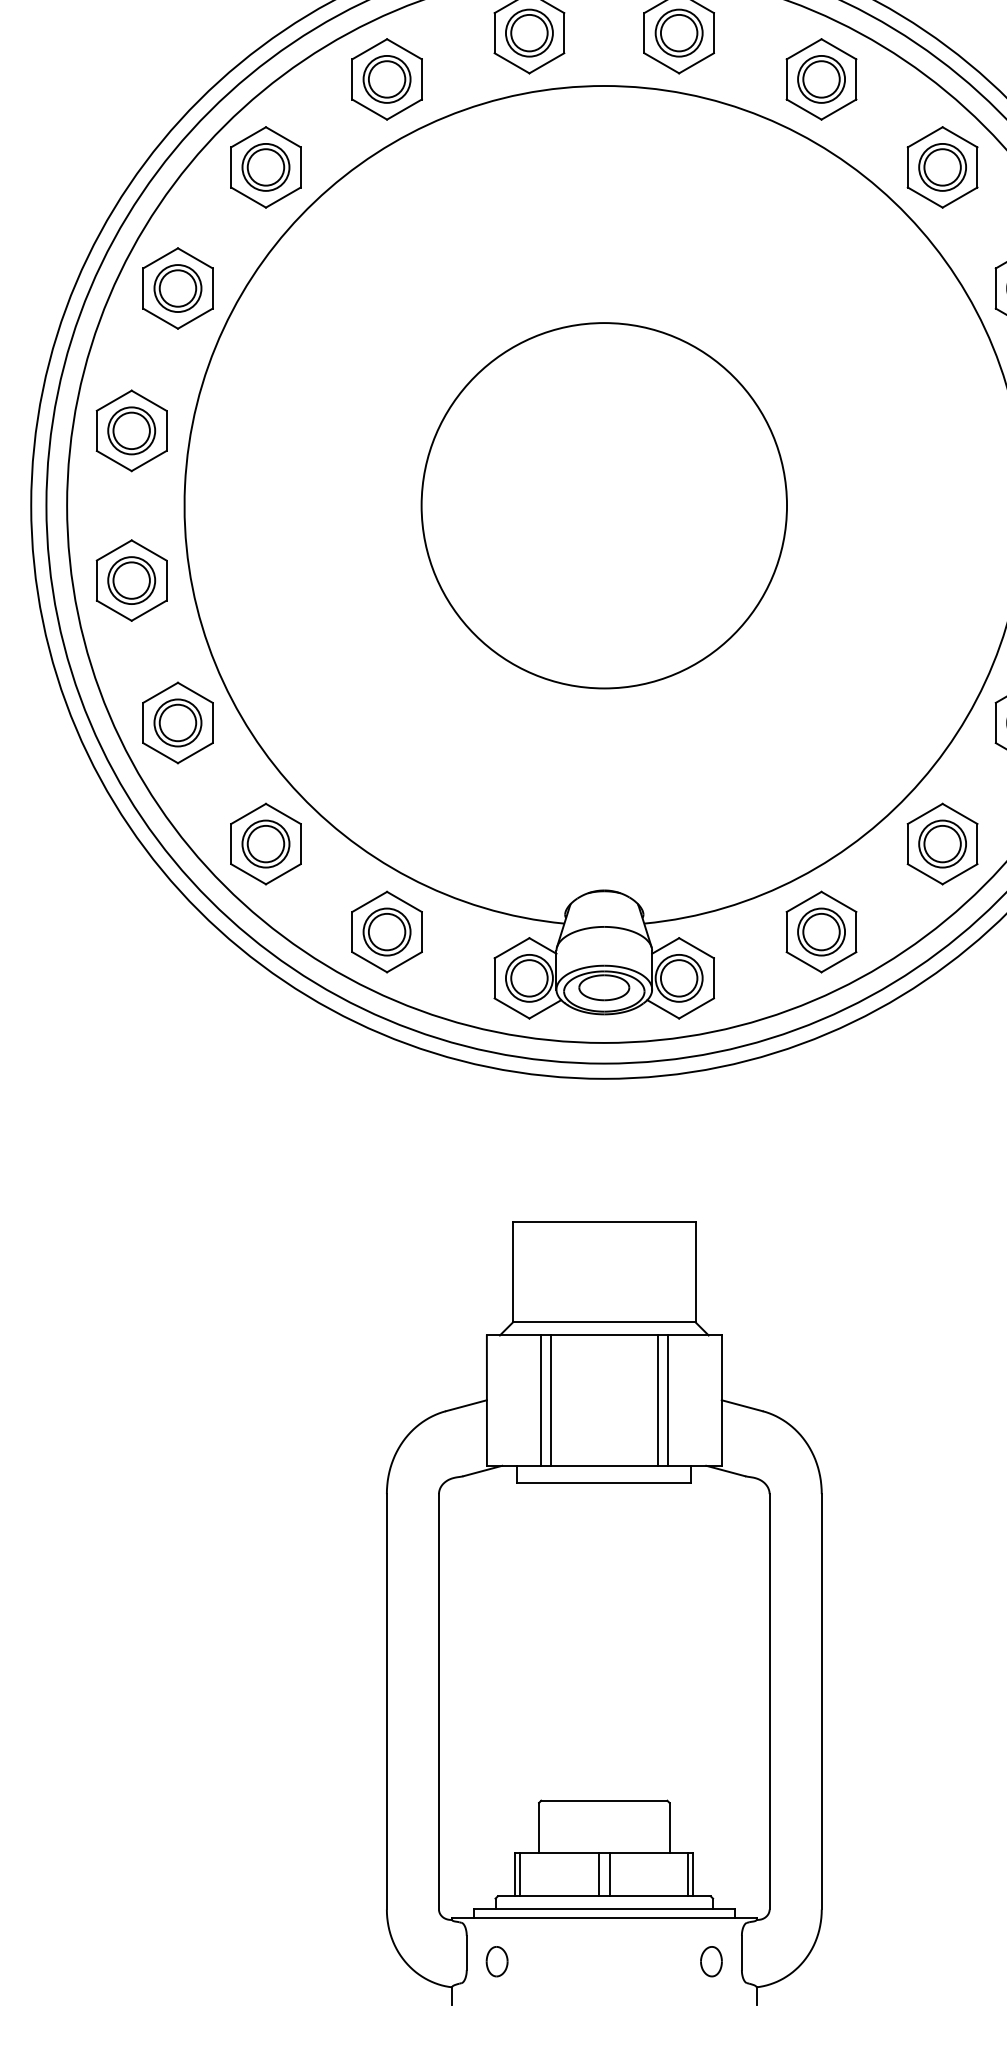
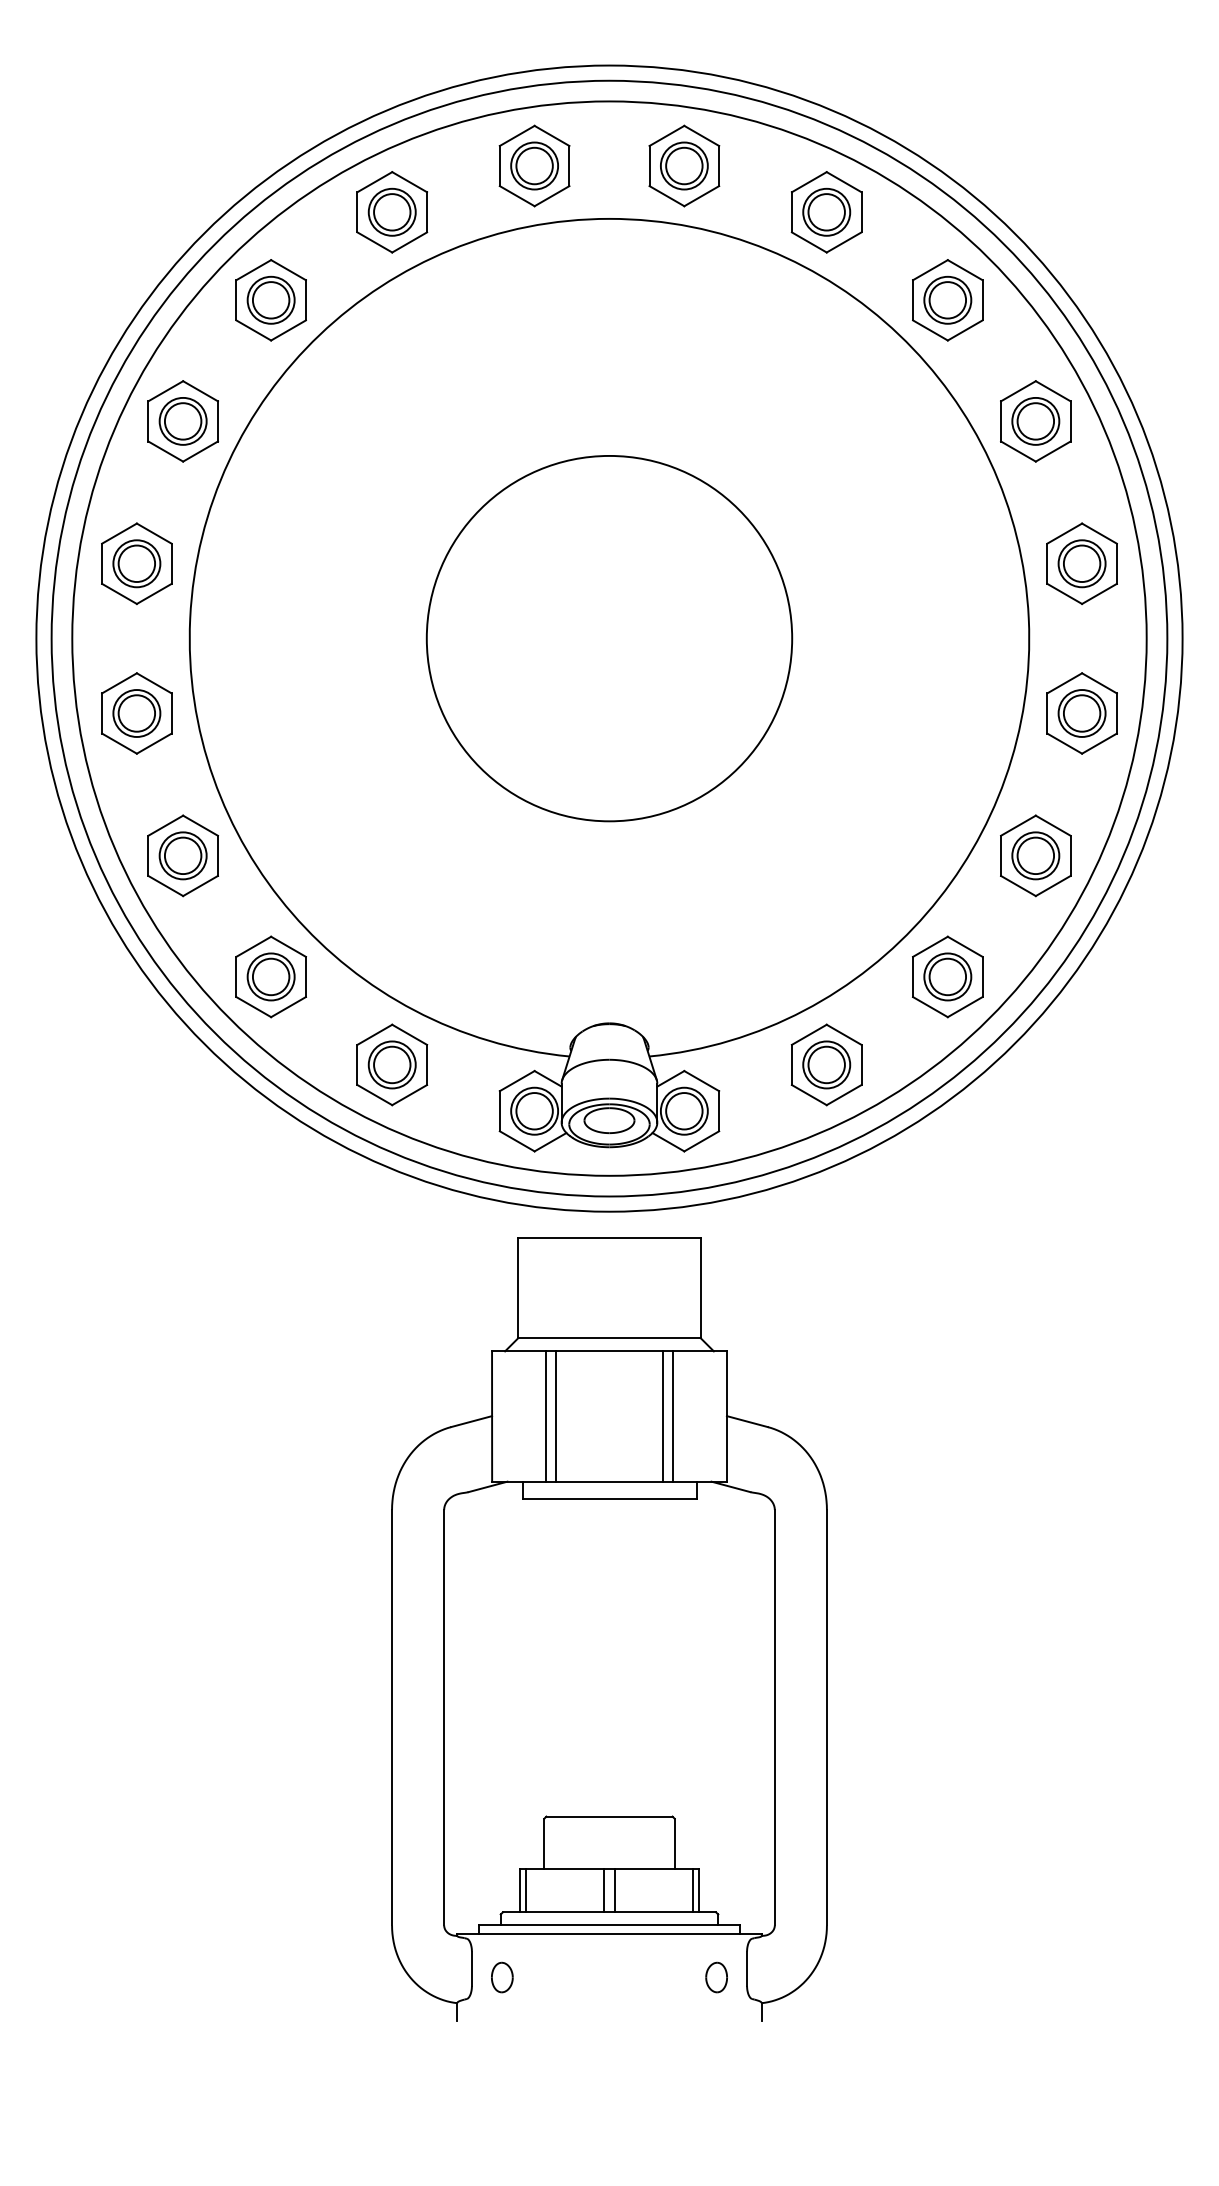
part: (604, 1613) -> (609, 1629), moved

